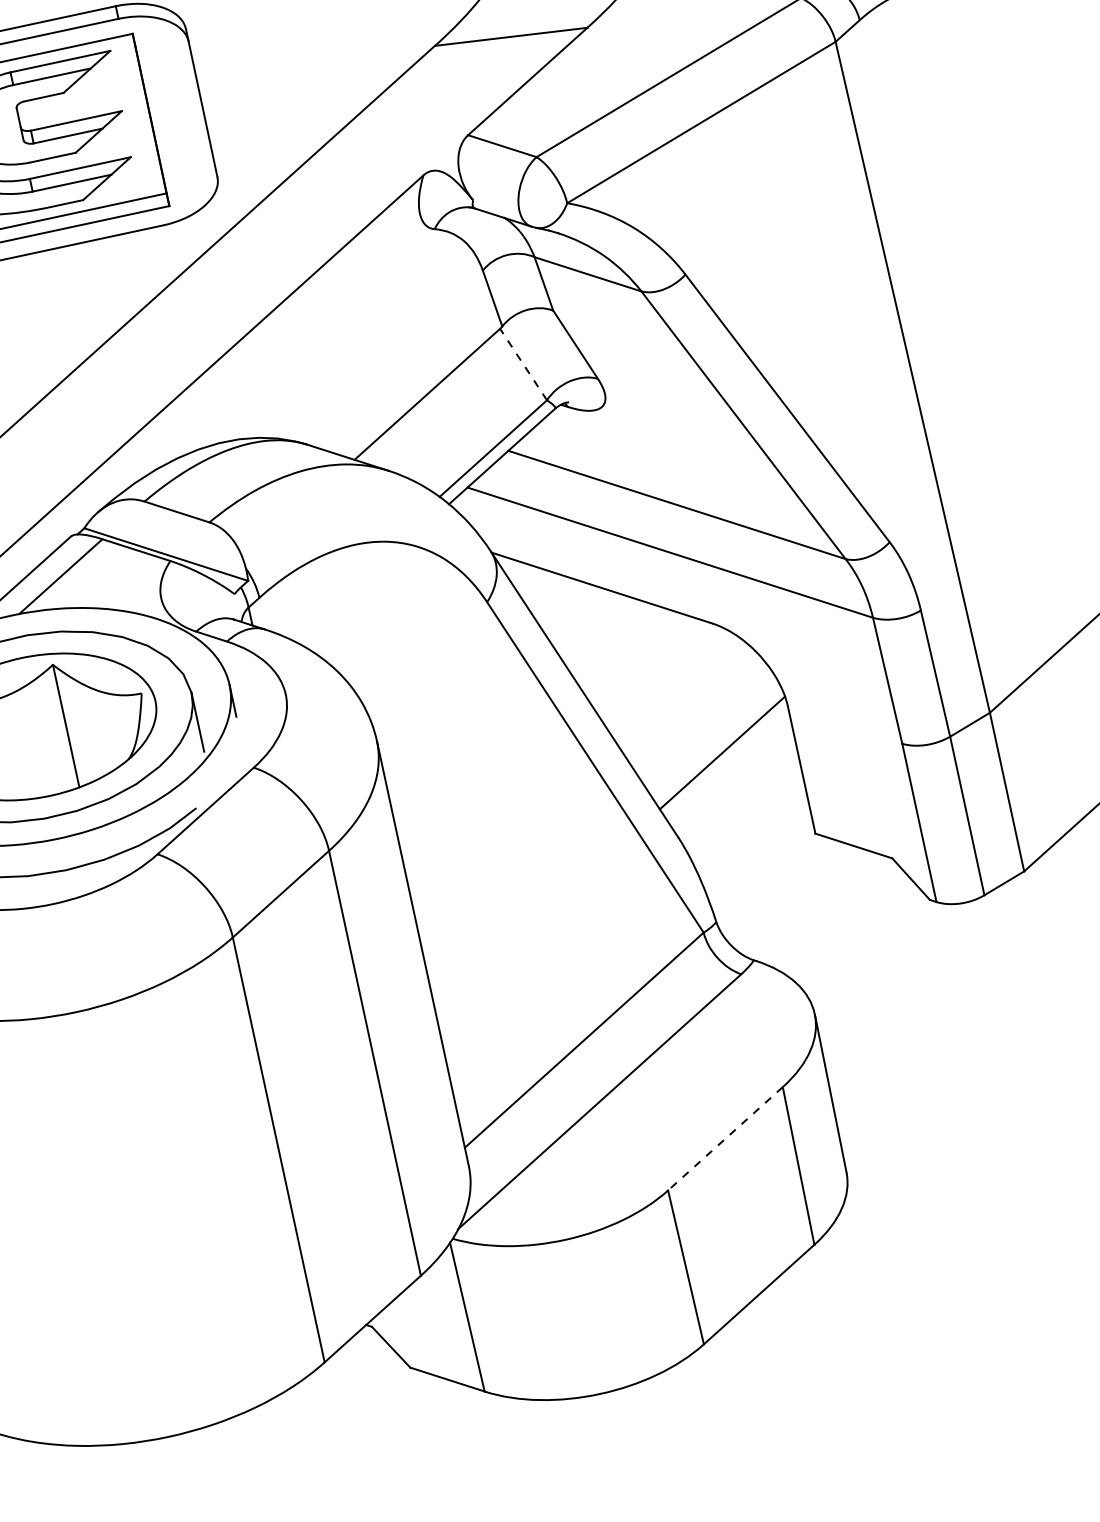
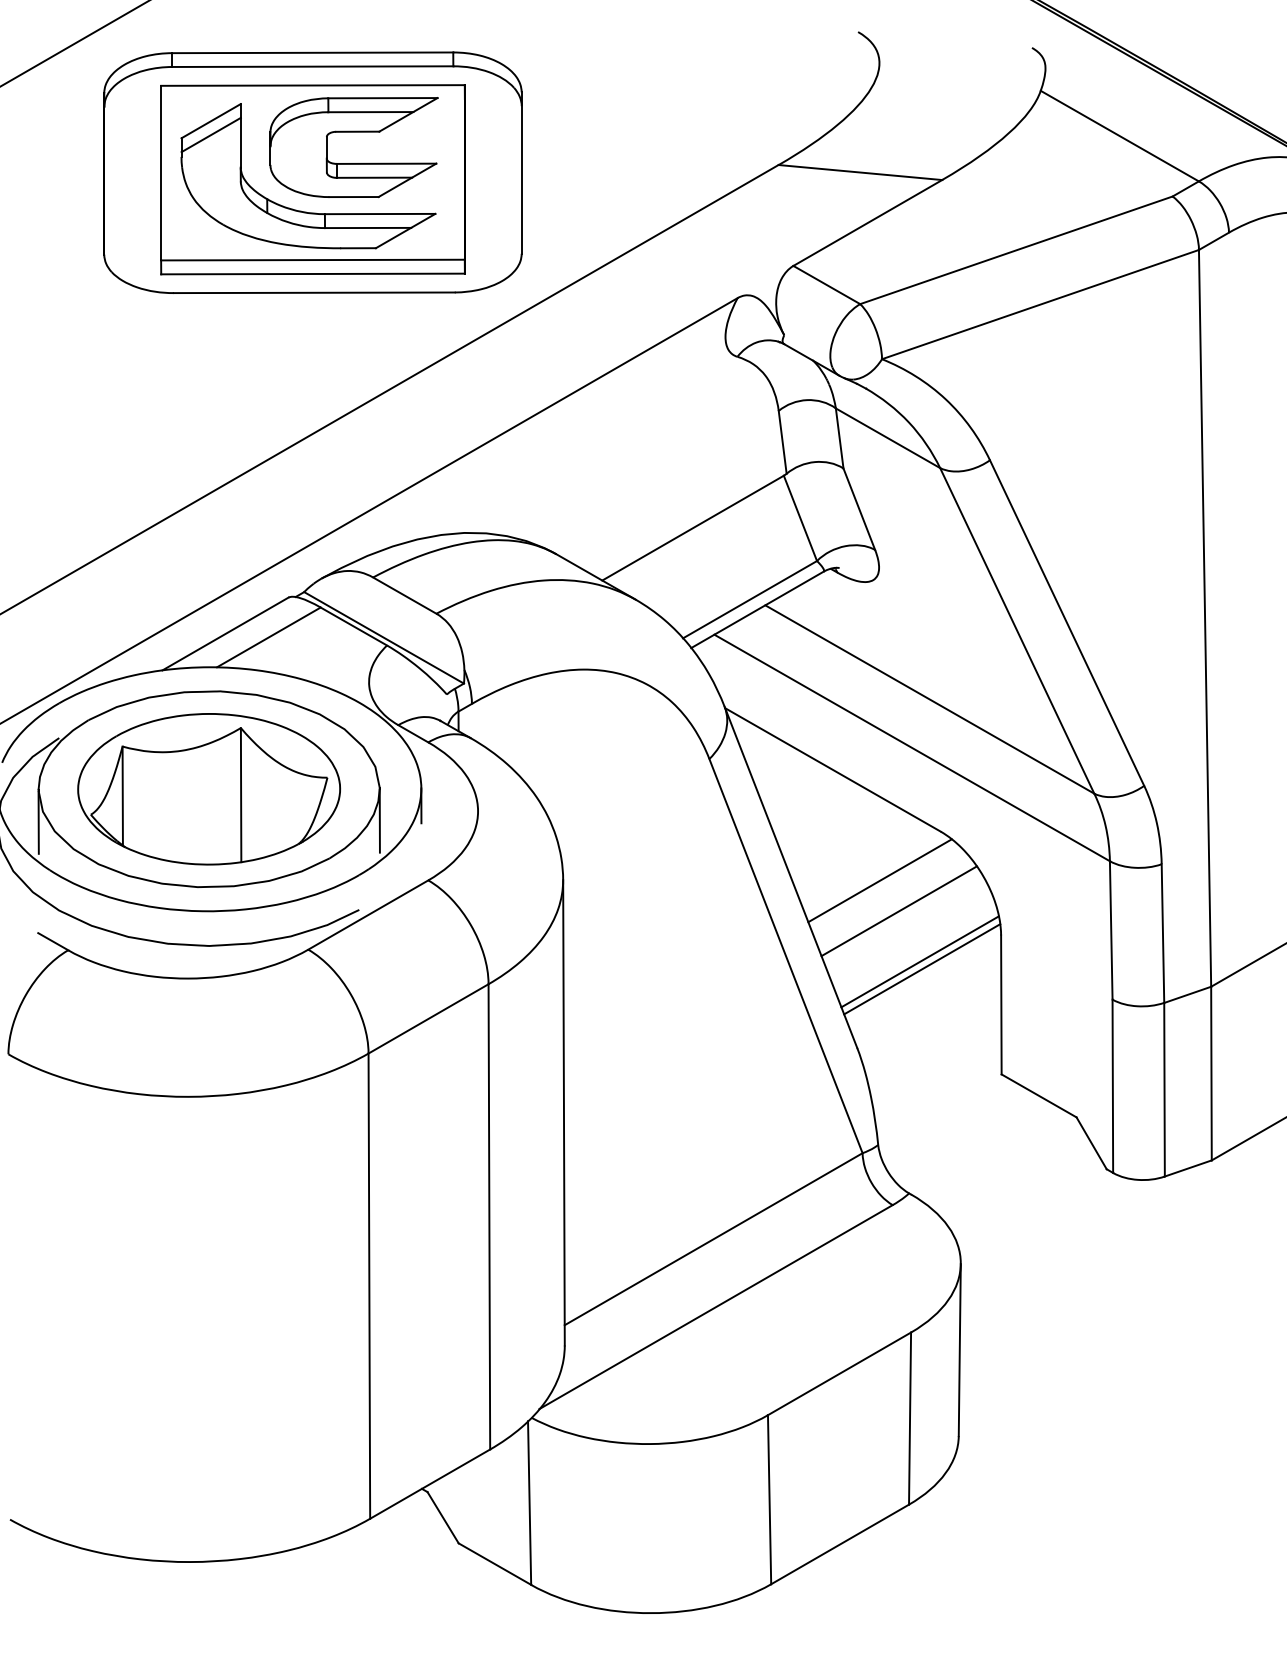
line: (523, 364) -> (800, 518), dashed -> solid
line: (666, 680) -> (879, 880), added
line: (689, 704) -> (898, 911), added
line: (718, 746) -> (919, 961), added
line: (725, 1138) -> (839, 1373), dashed -> solid

